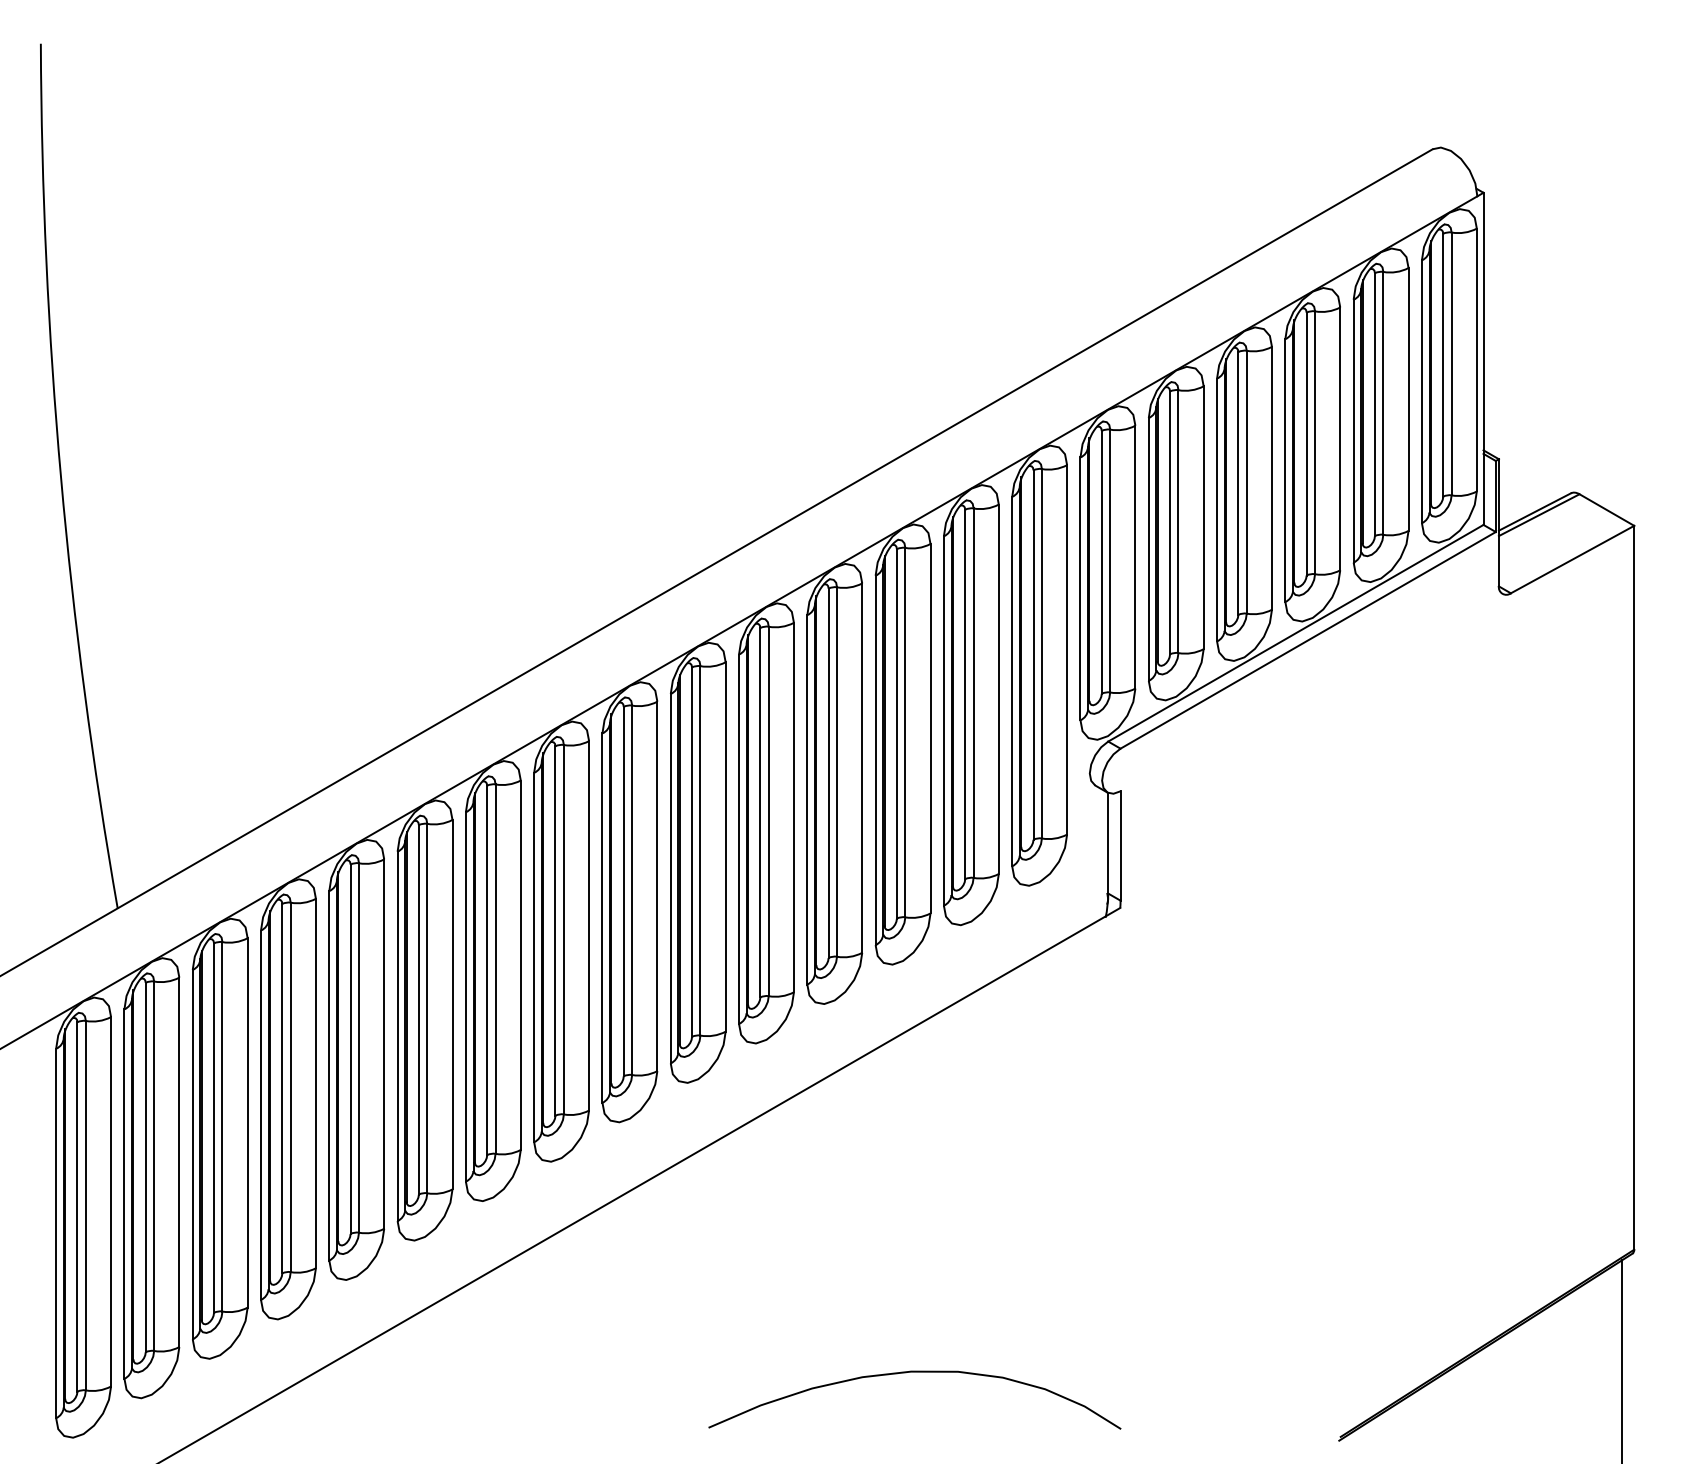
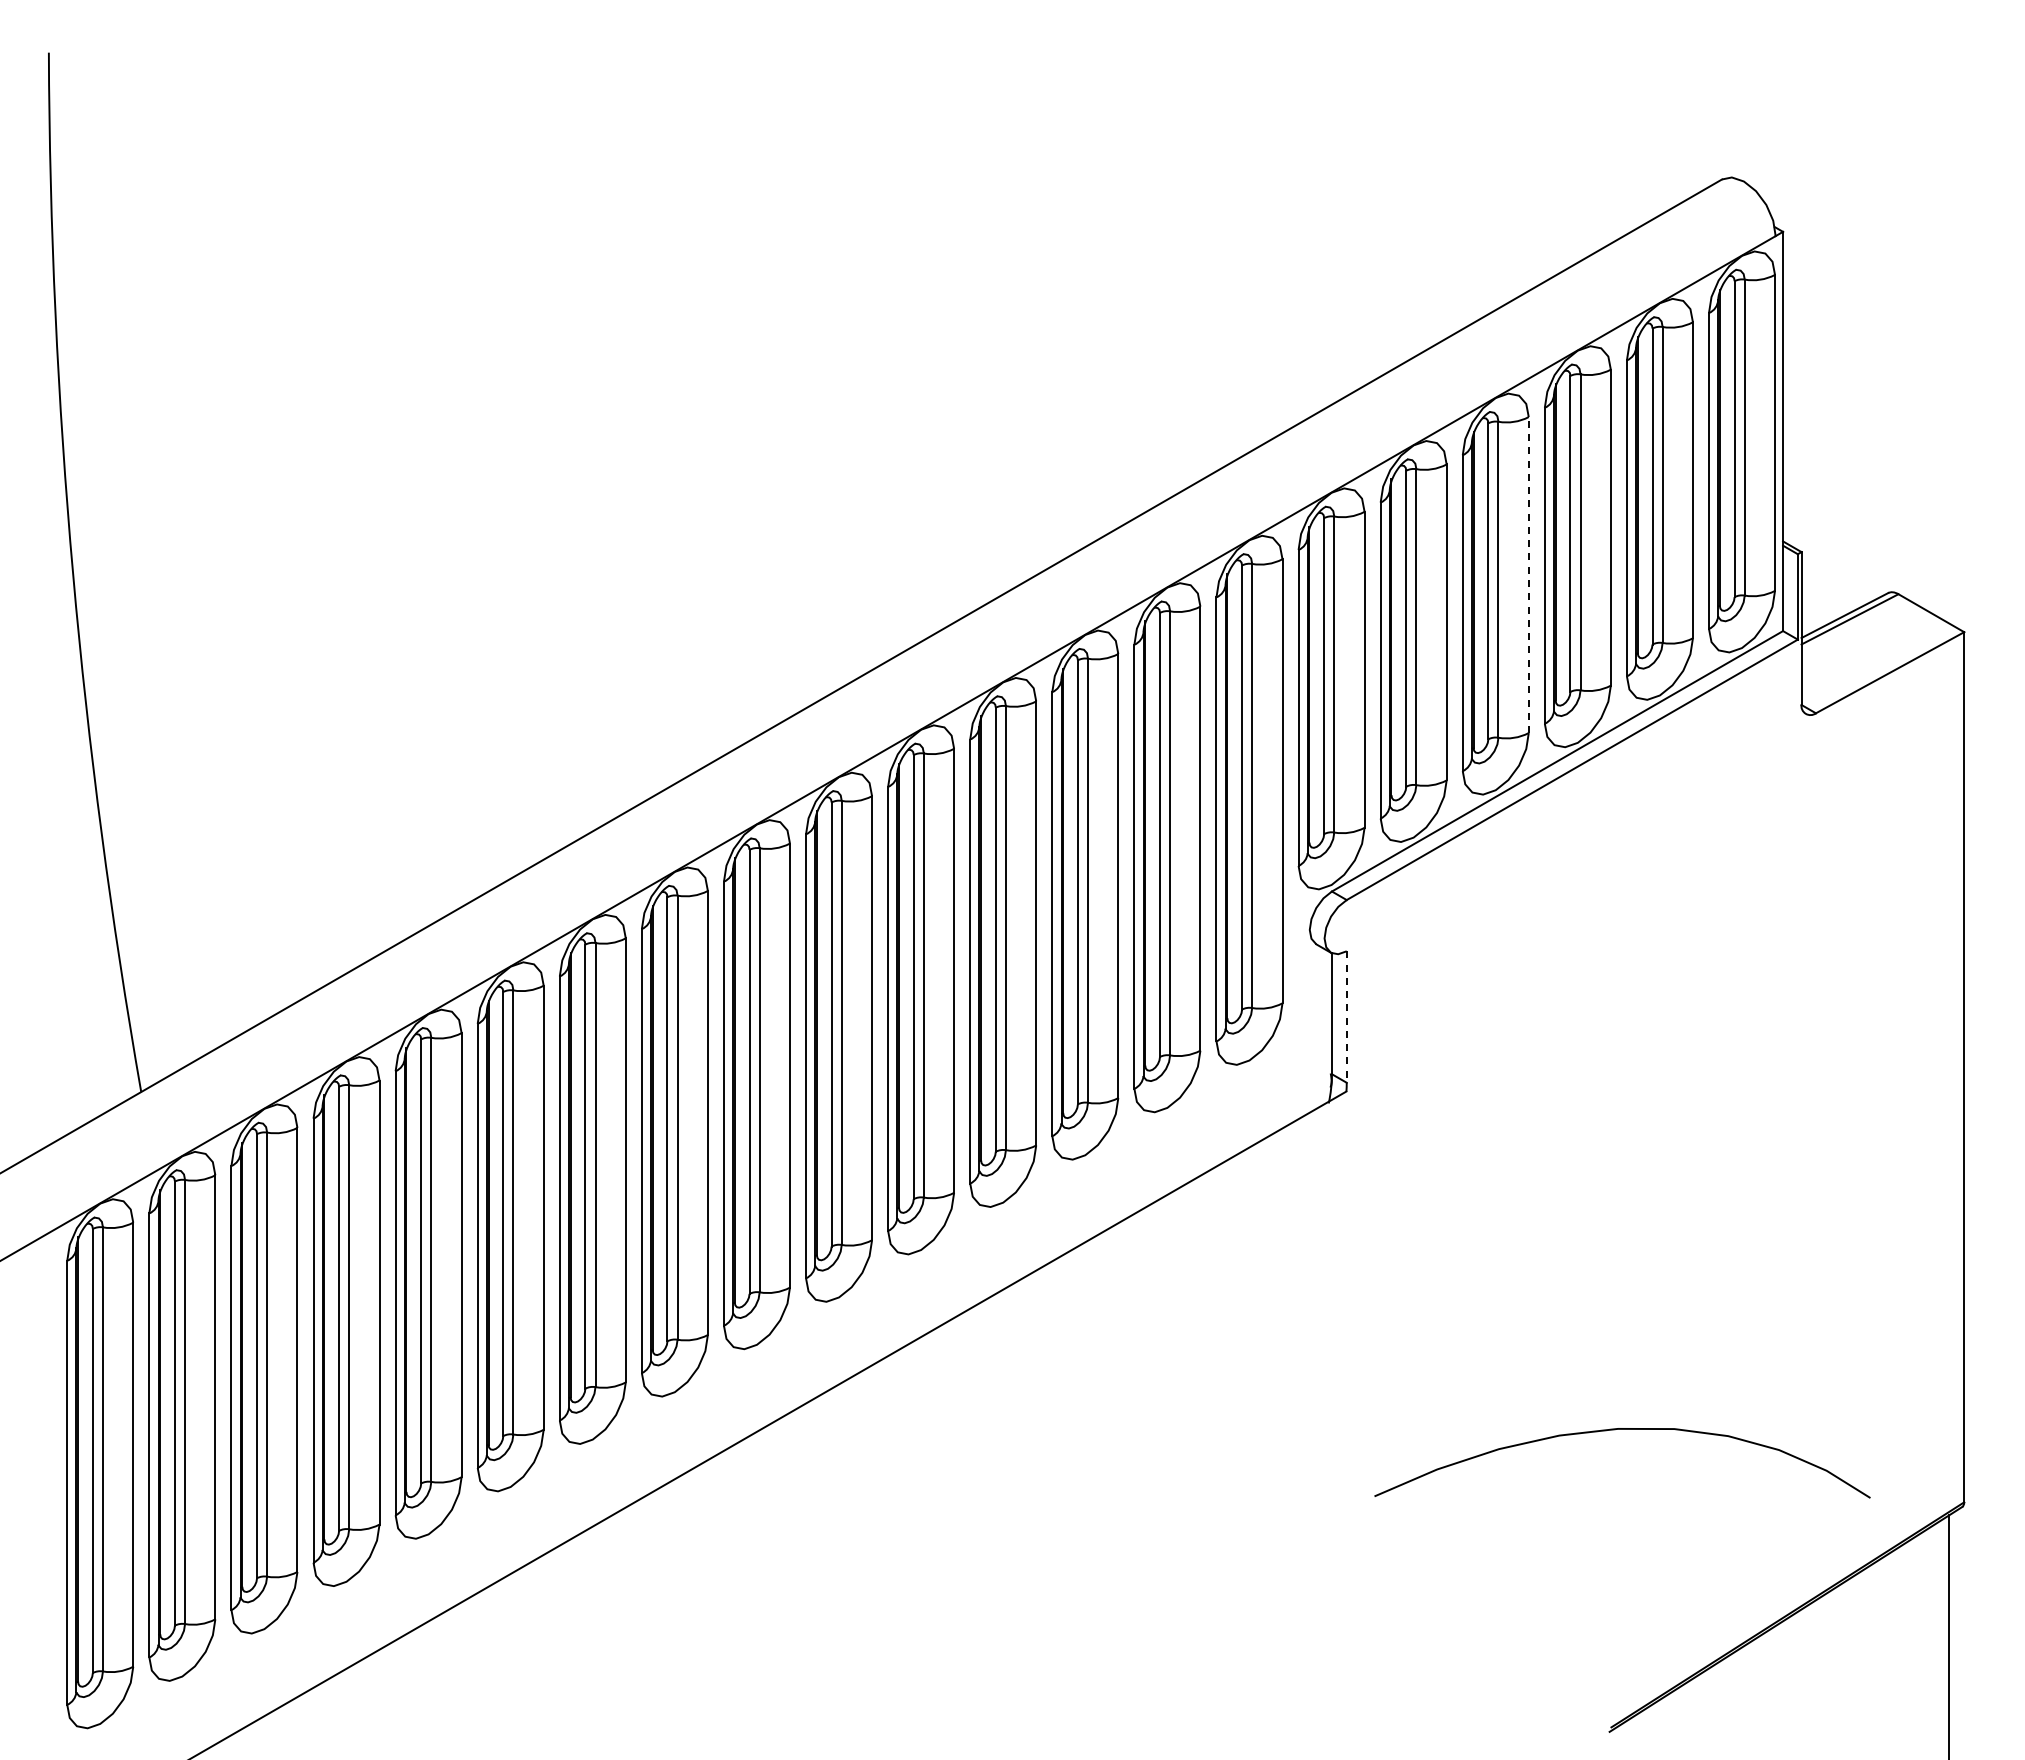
line: (1271, 478) -> (1528, 575), solid -> dashed
line: (1120, 846) -> (1346, 1017), solid -> dashed
curve: (909, 1372) -> (1615, 1430), moved

